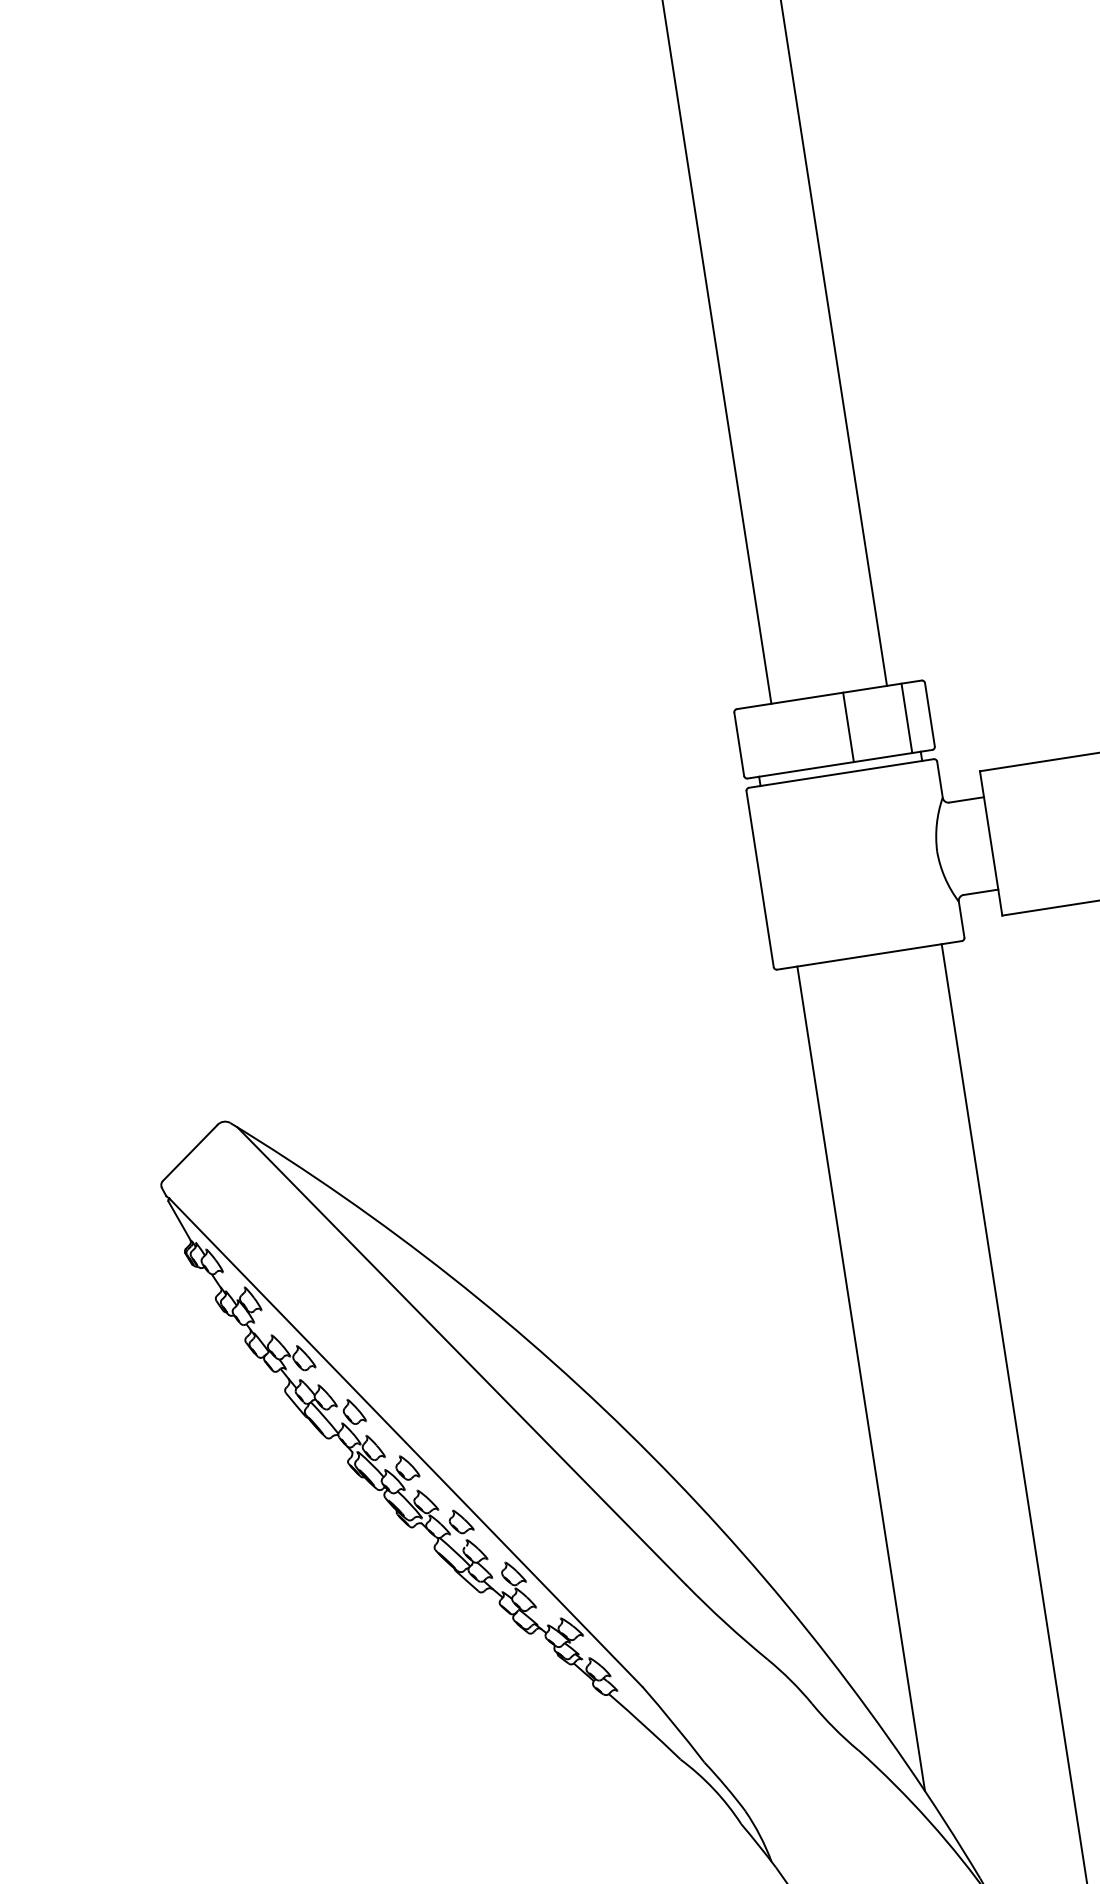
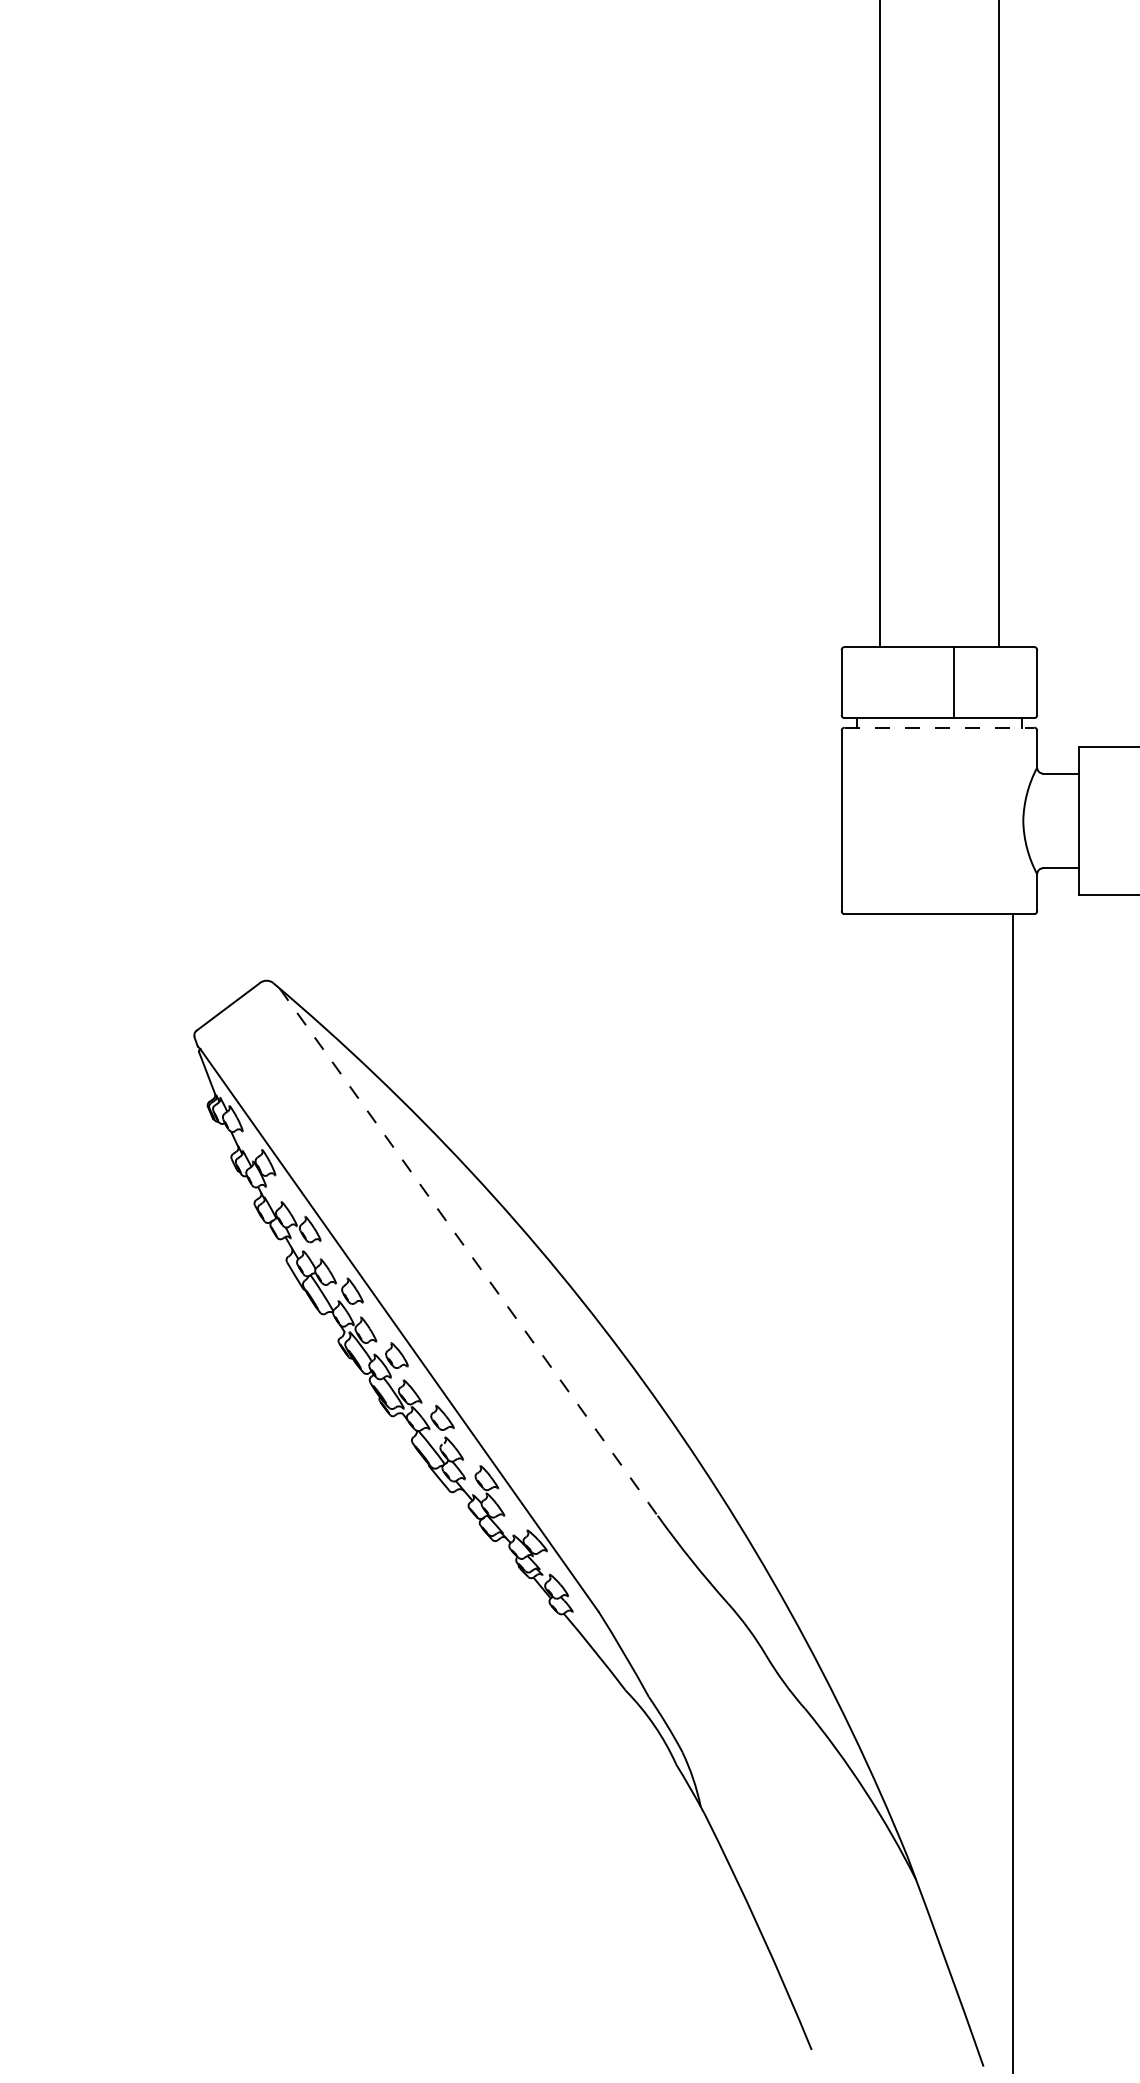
line: (906, 718) -> (1013, 682), removed
line: (841, 773) -> (939, 727), solid -> dashed
line: (461, 1356) -> (468, 1252), solid -> dashed
line: (861, 1378) -> (865, 1336), removed

